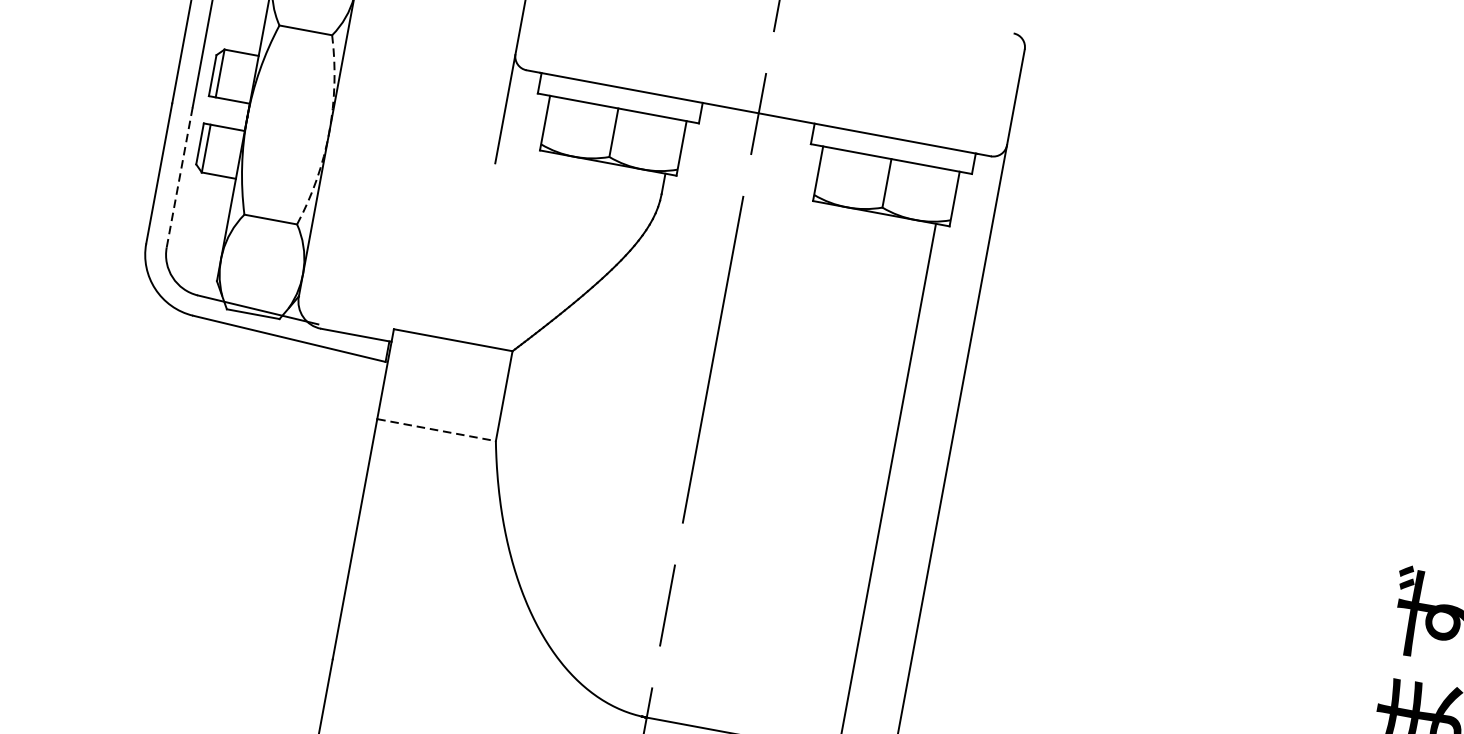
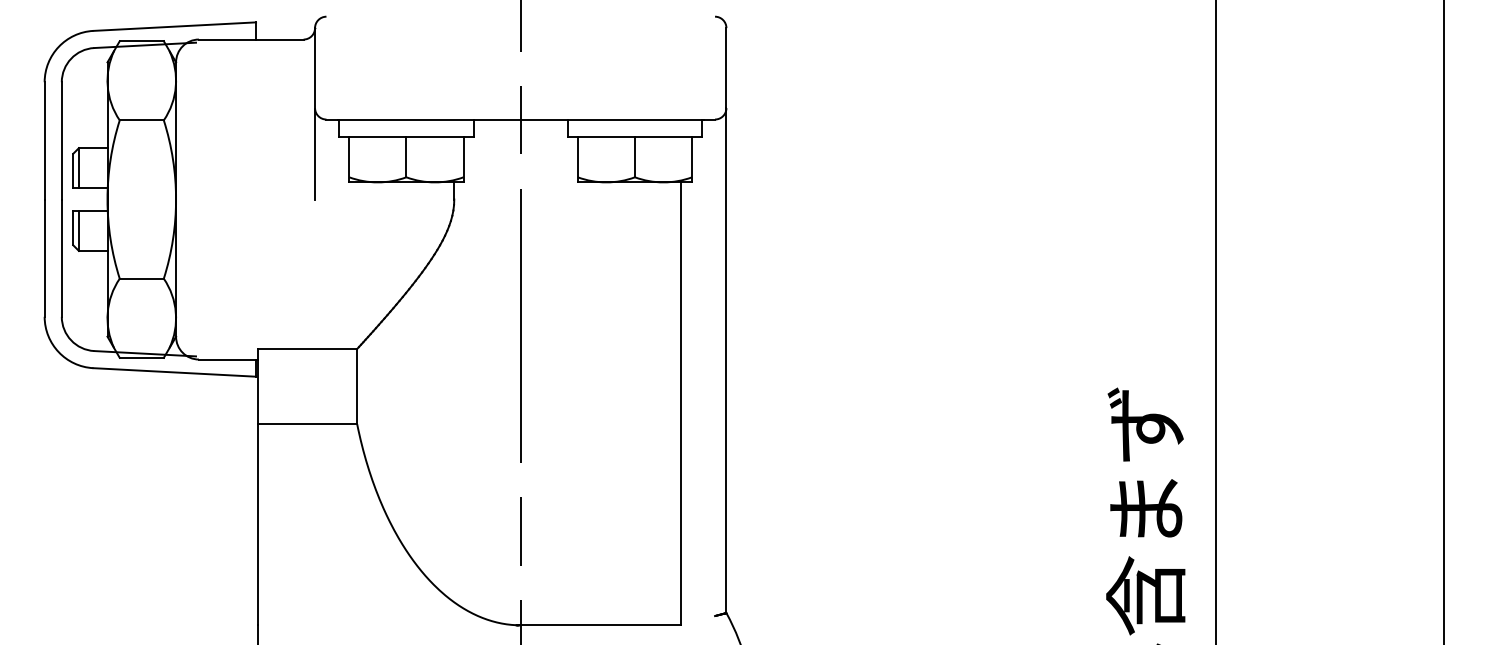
arc: (329, 132) -> (176, 199), dashed -> solid
line: (179, 177) -> (61, 258), dashed -> solid
line: (436, 430) -> (307, 424), dashed -> solid

